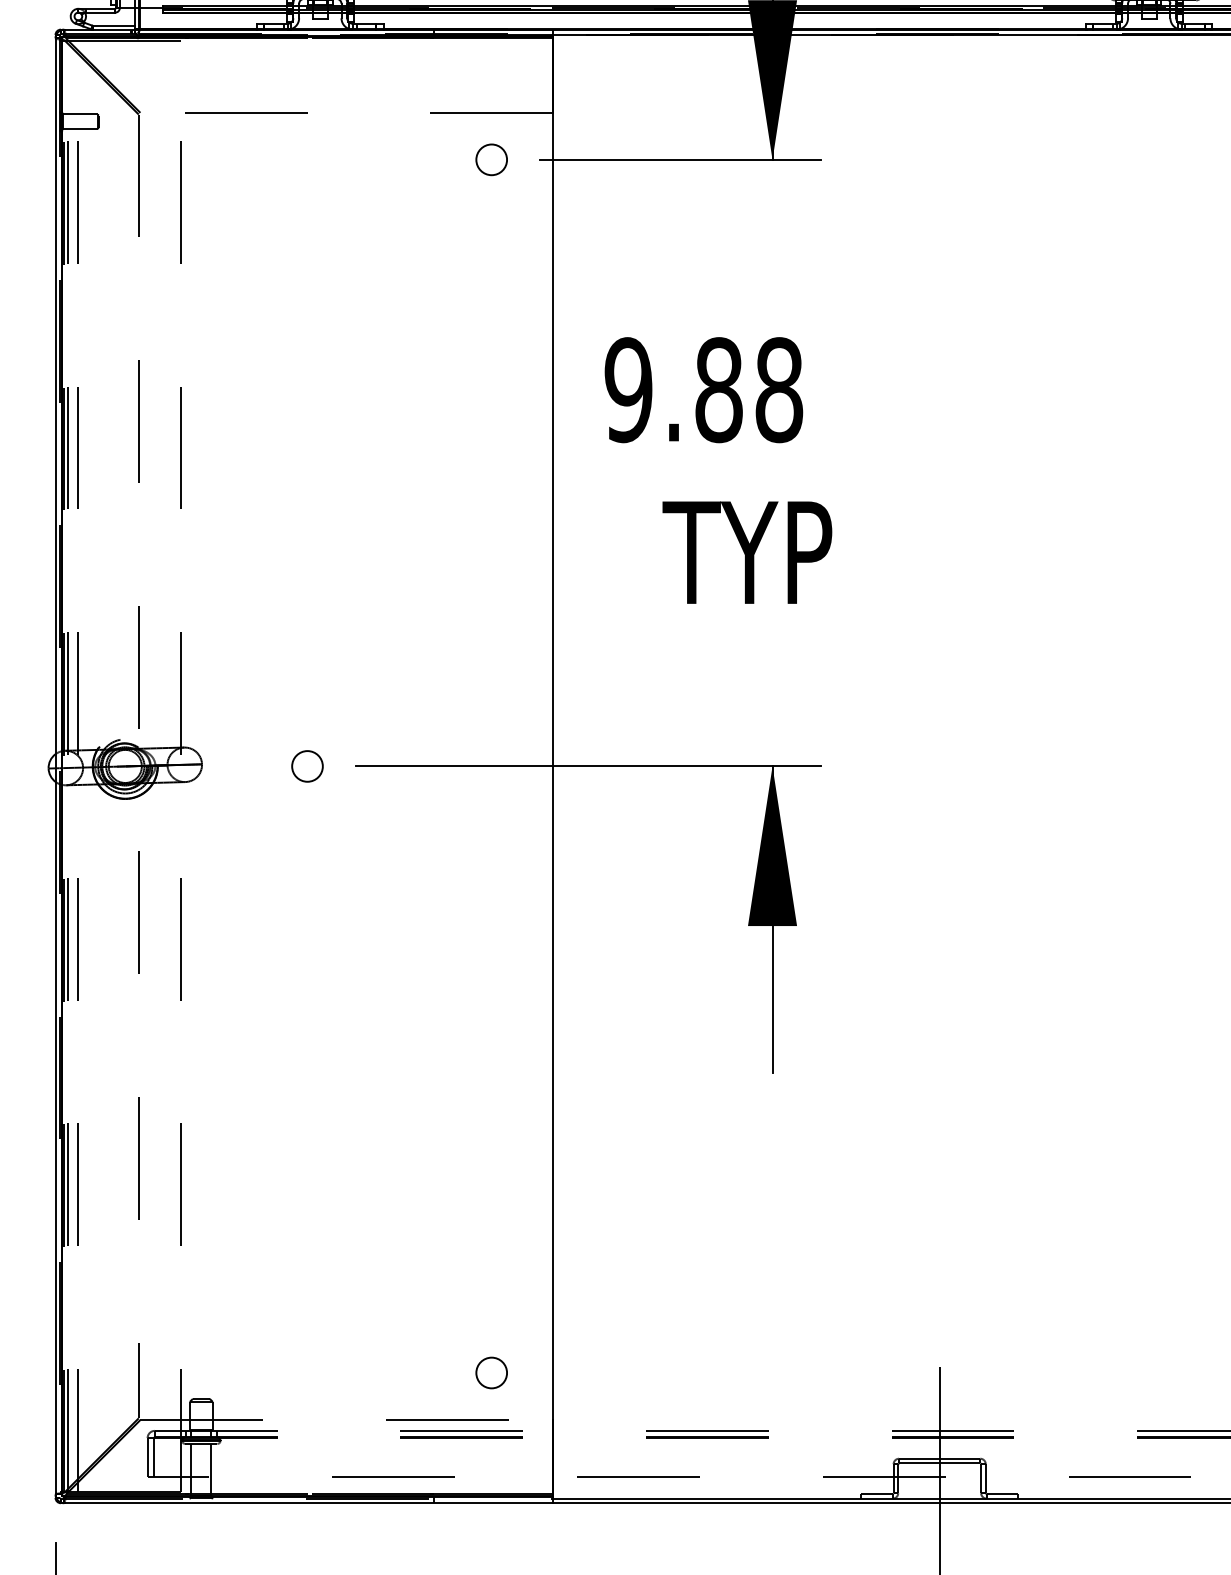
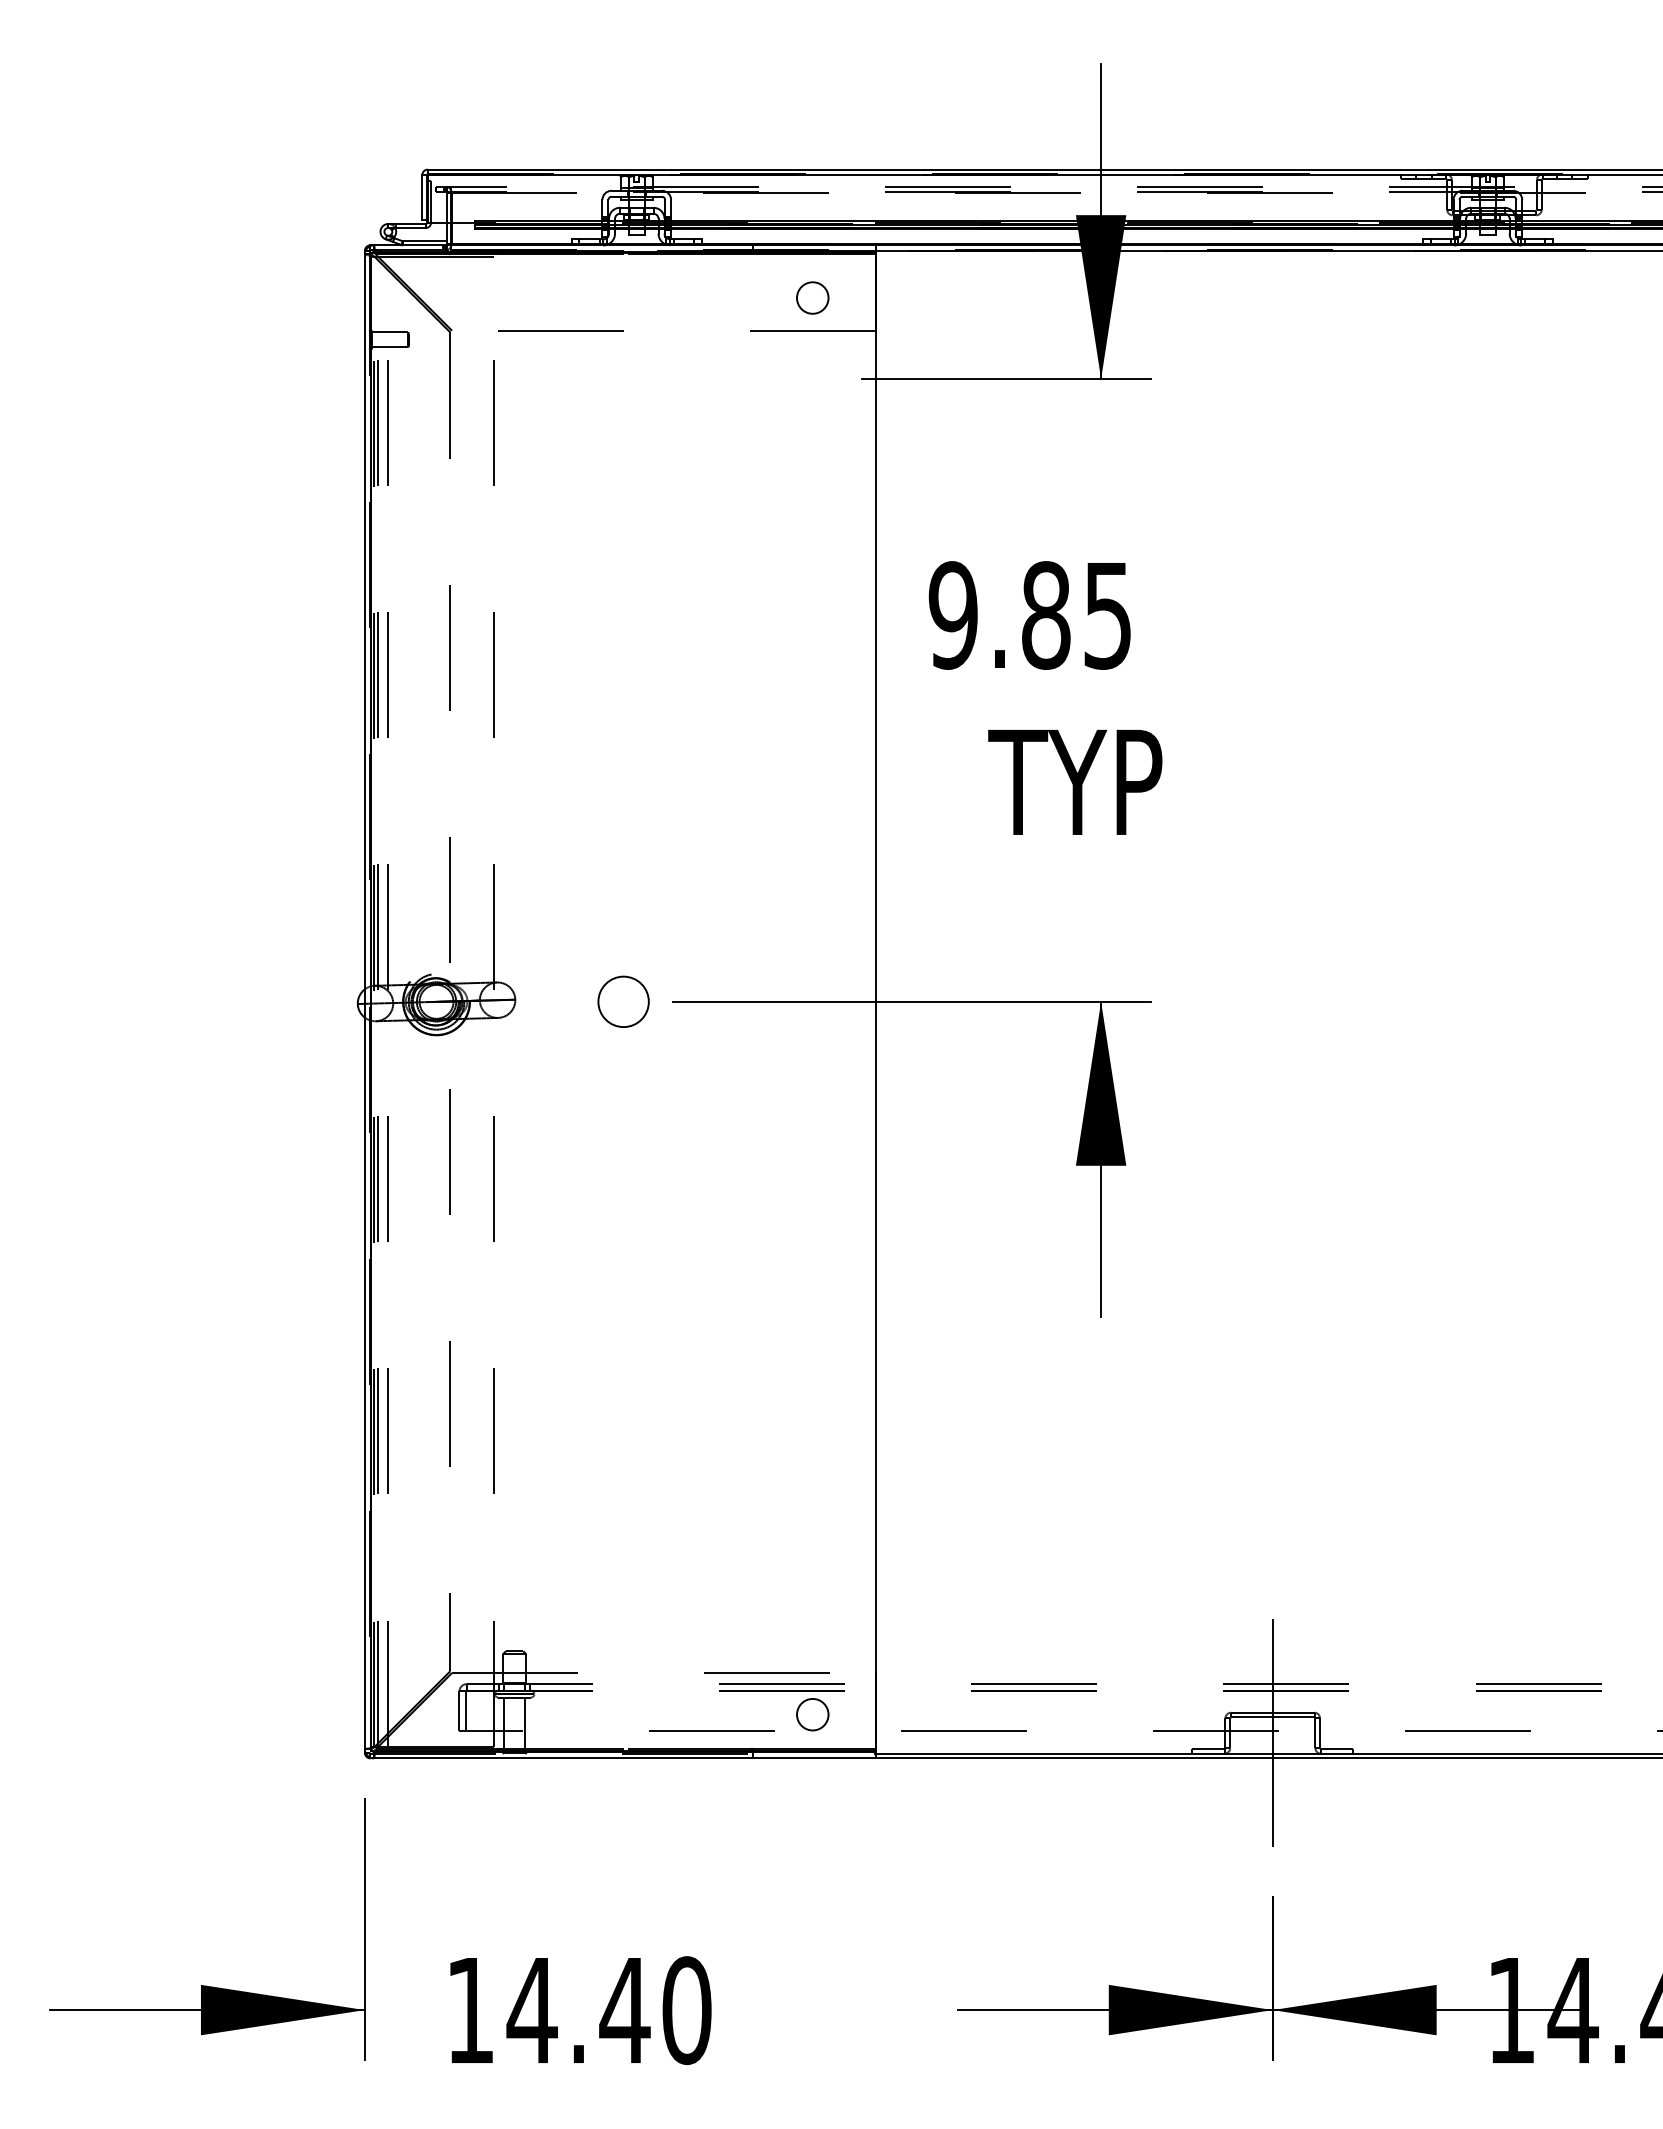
circle: (491, 159) -> (812, 297), moved
text: (779, 390) -> (1108, 615), 9.88 -> 9.85
circle: (307, 766) -> (623, 1001), size x1.6
circle: (491, 1372) -> (812, 1714), moved

